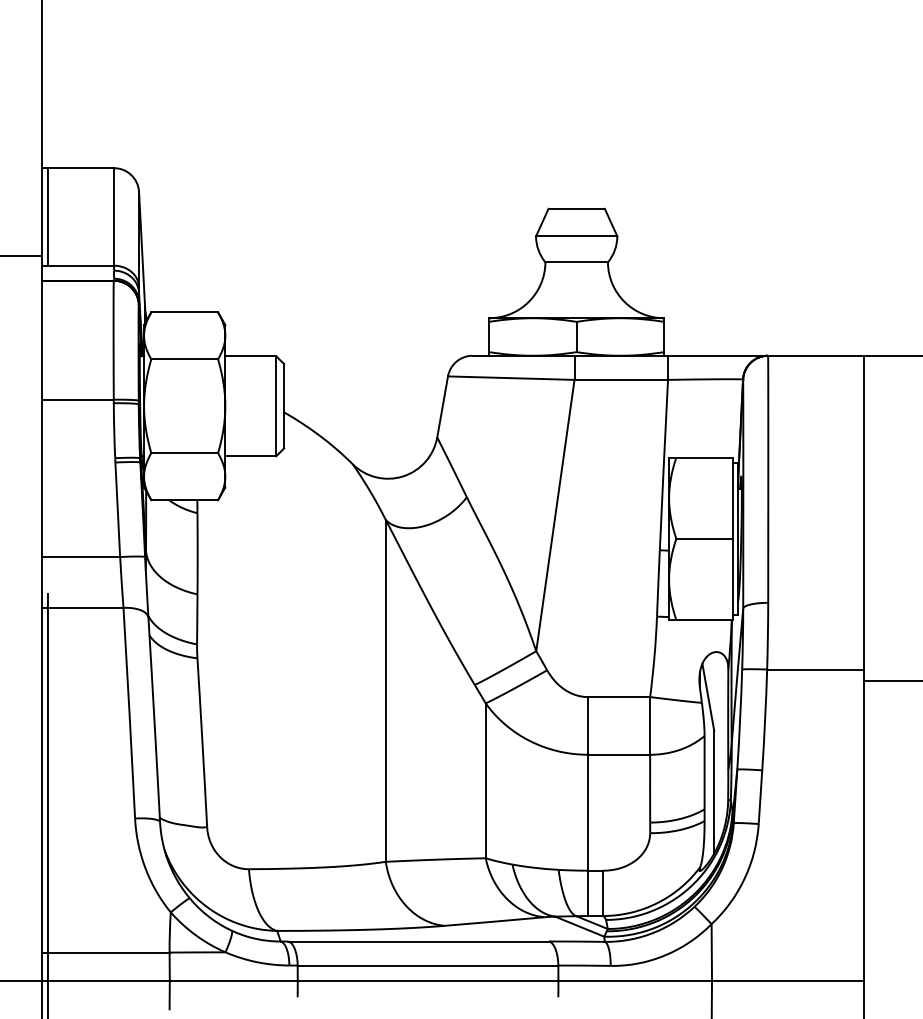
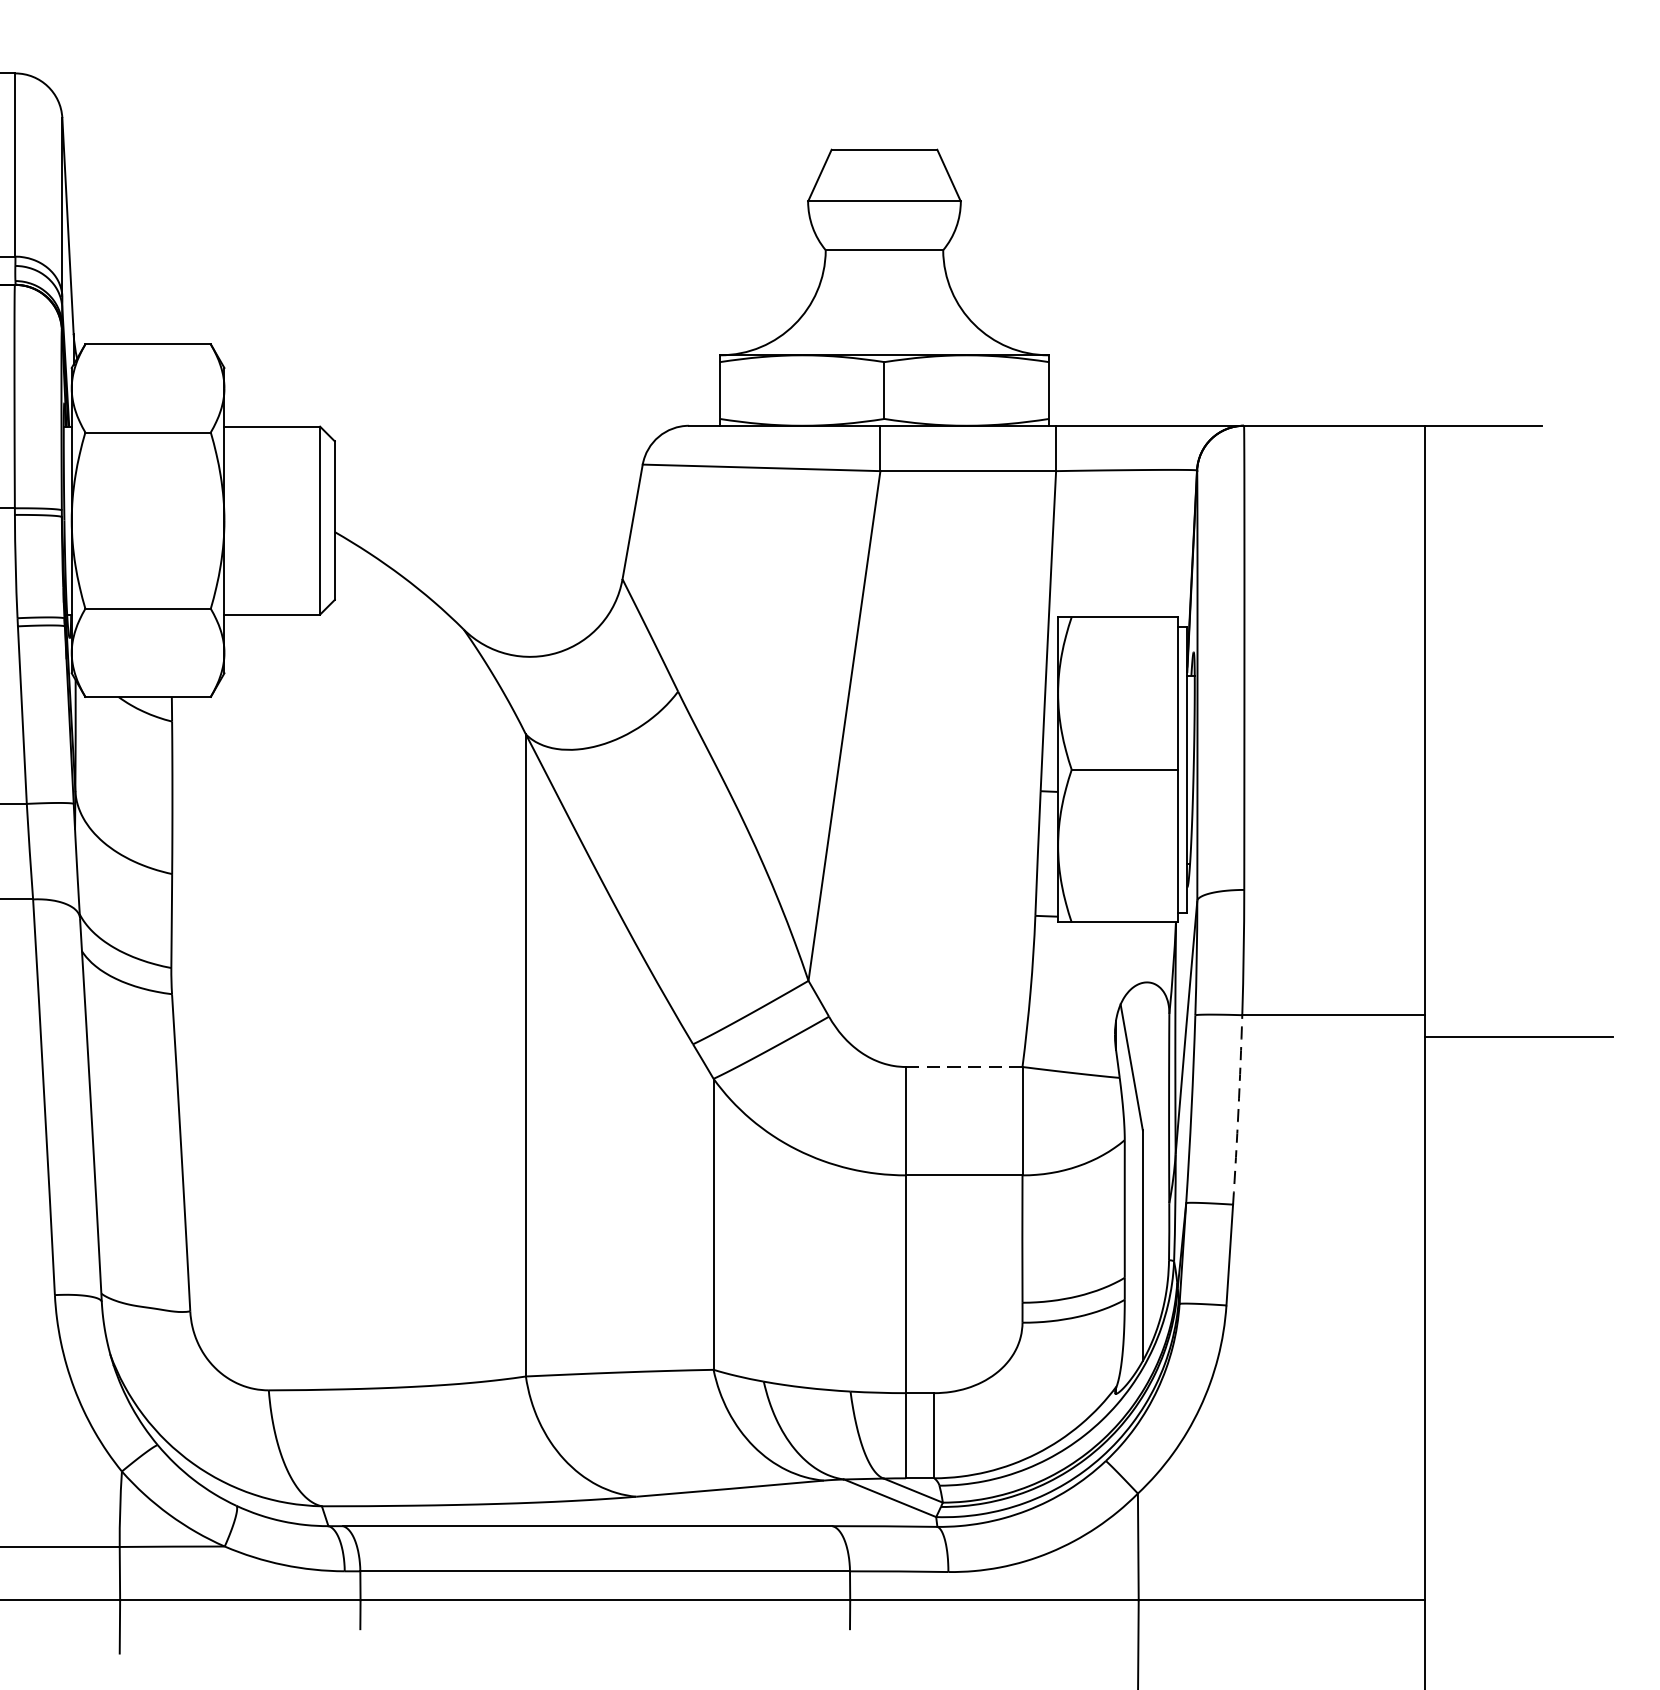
line: (618, 697) -> (963, 1067), solid -> dashed
arc: (765, 719) -> (1239, 1109), solid -> dashed

